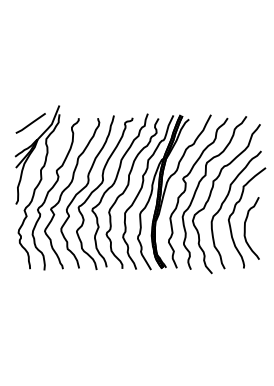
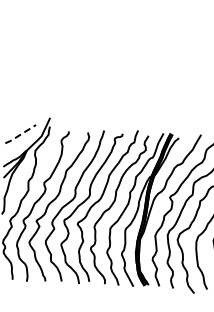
line: (31, 123) -> (21, 134), solid -> dashed

